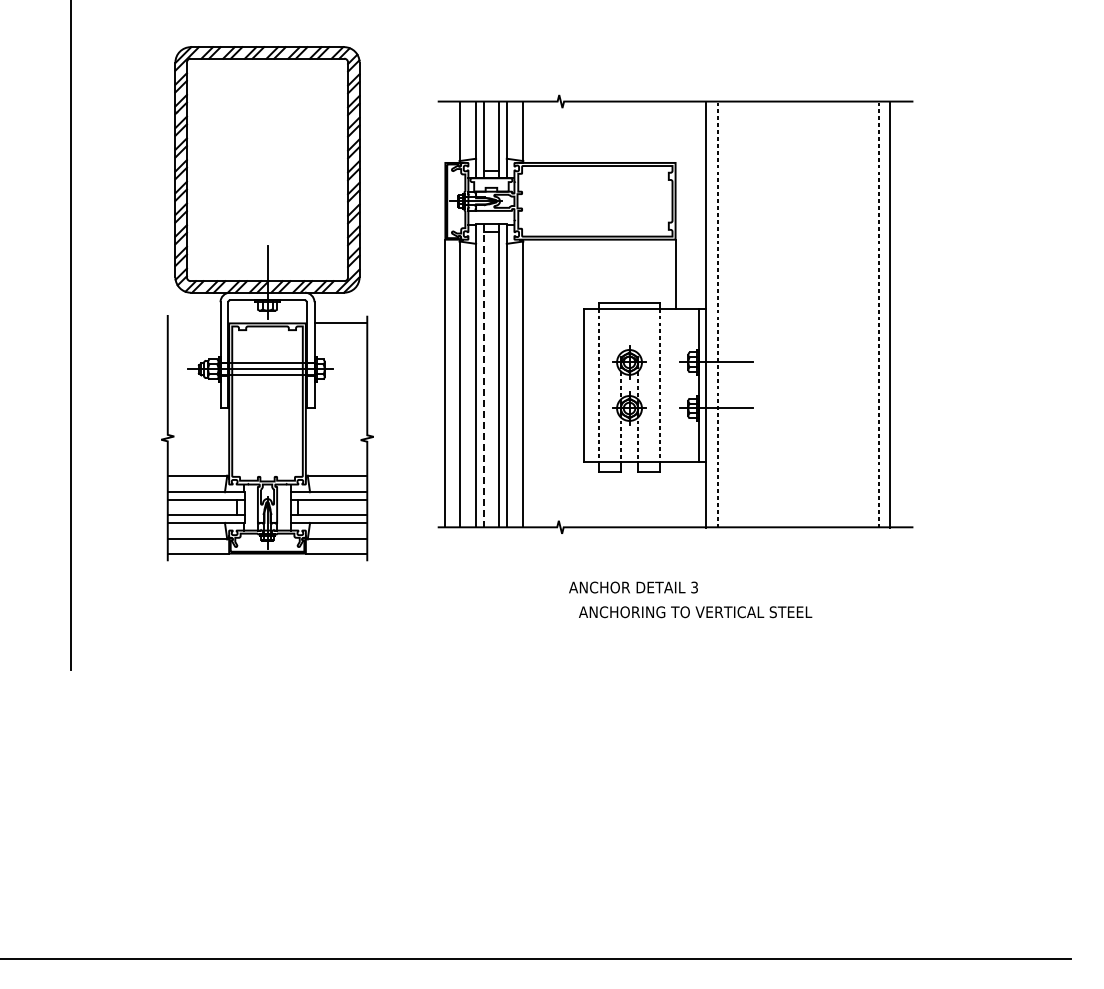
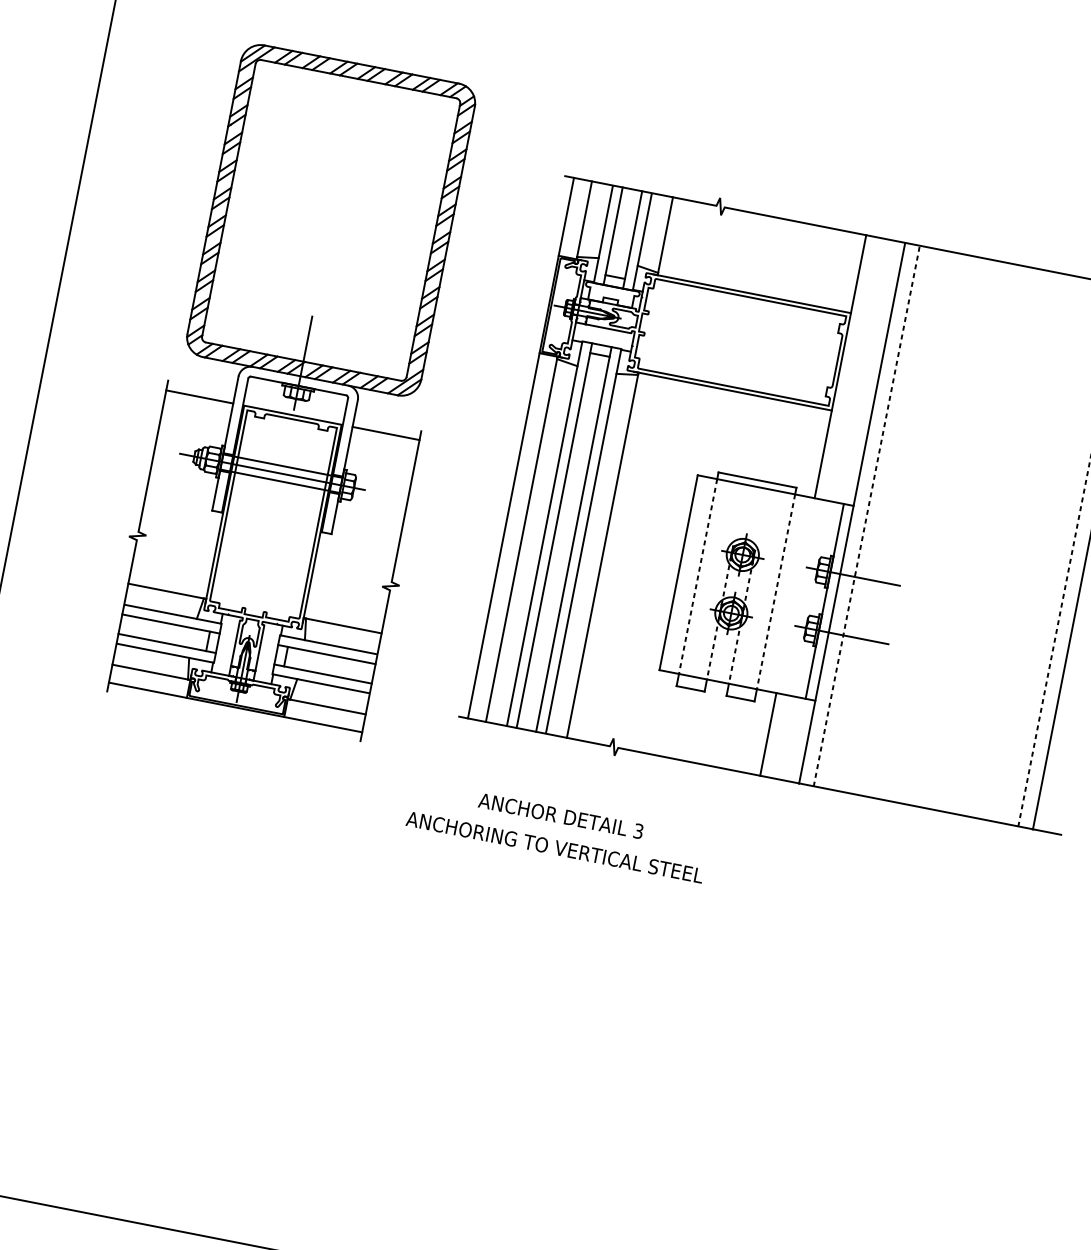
line: (445, 131) -> (566, 215), added
line: (675, 131) -> (858, 273), added
line: (193, 323) -> (198, 396), added
line: (483, 376) -> (553, 536), dashed -> solid
line: (675, 494) -> (768, 734), added
text: (633, 587) -> (561, 816), moved
text: (695, 612) -> (554, 847), moved

